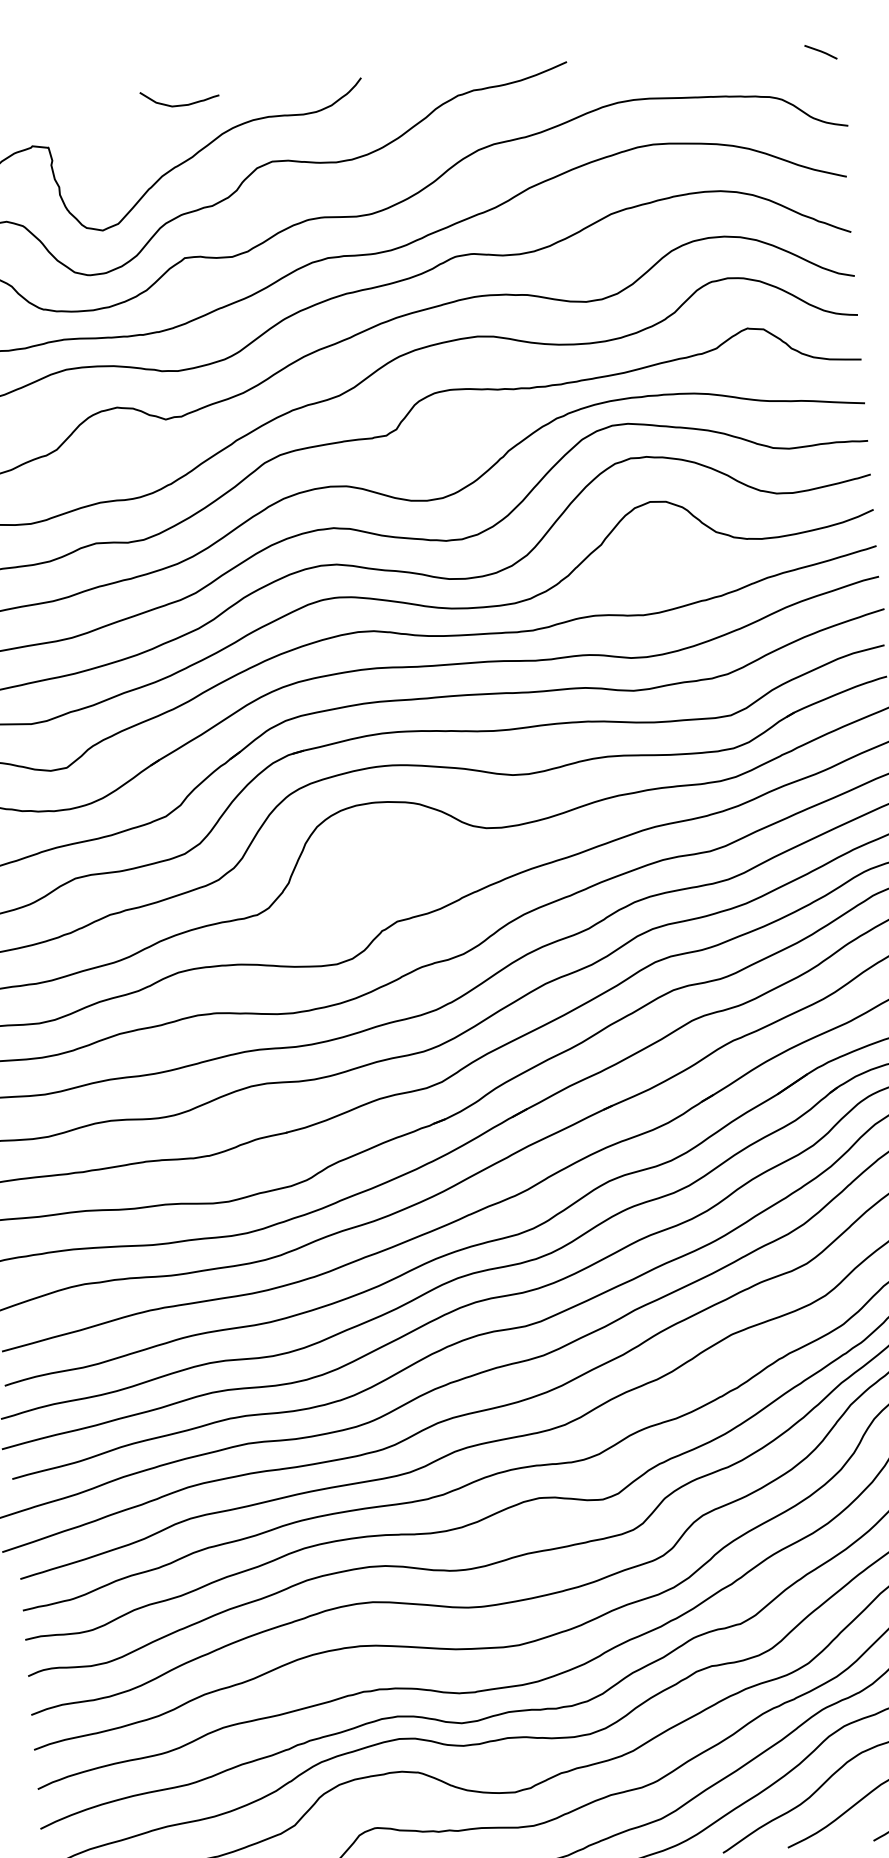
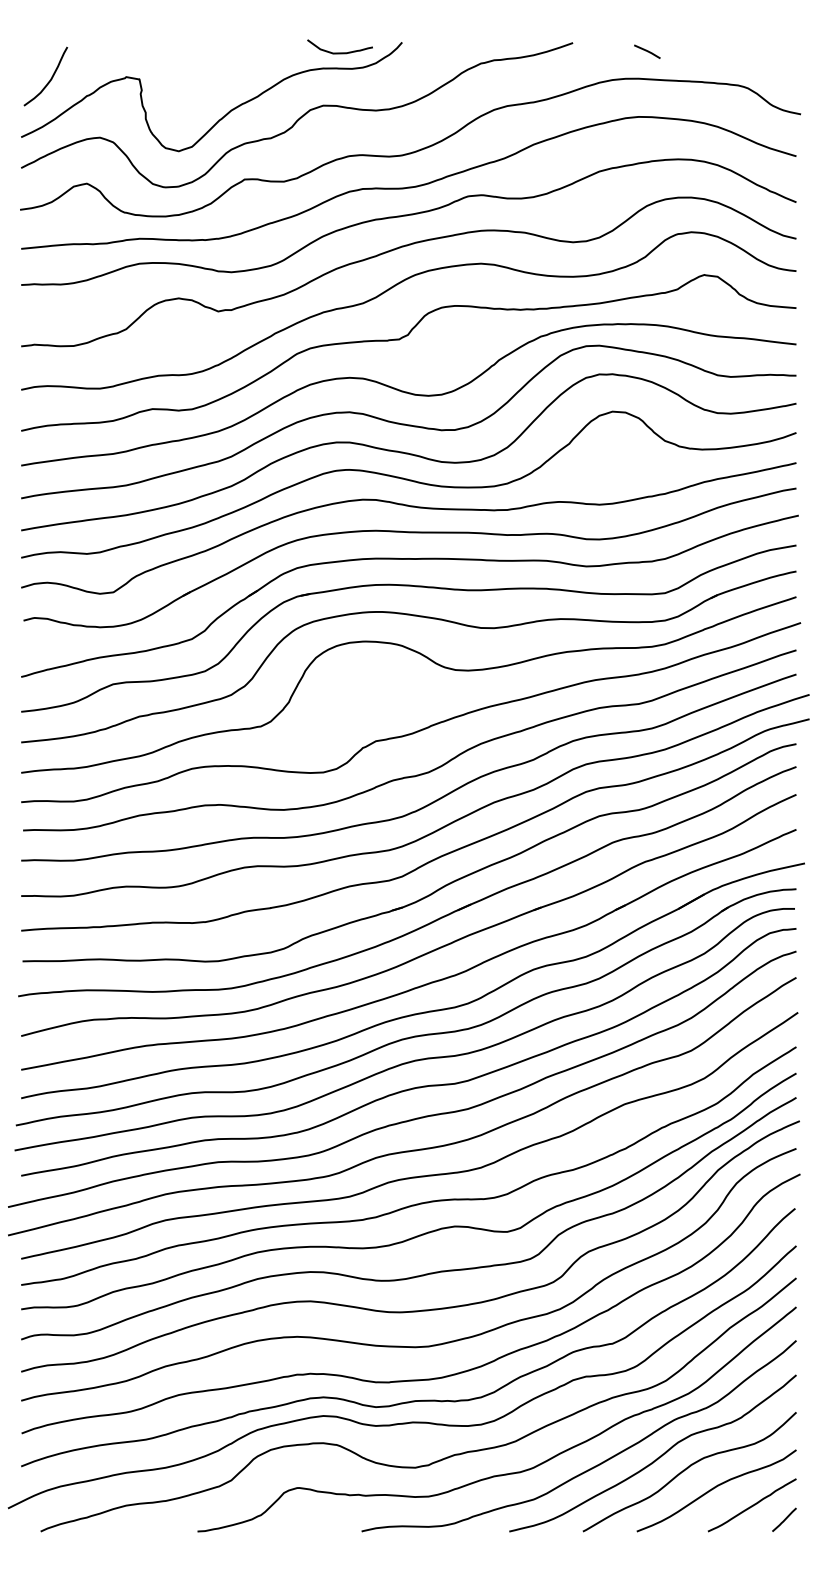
line: (821, 51) -> (647, 51), moved
curve: (179, 104) -> (339, 52), moved

